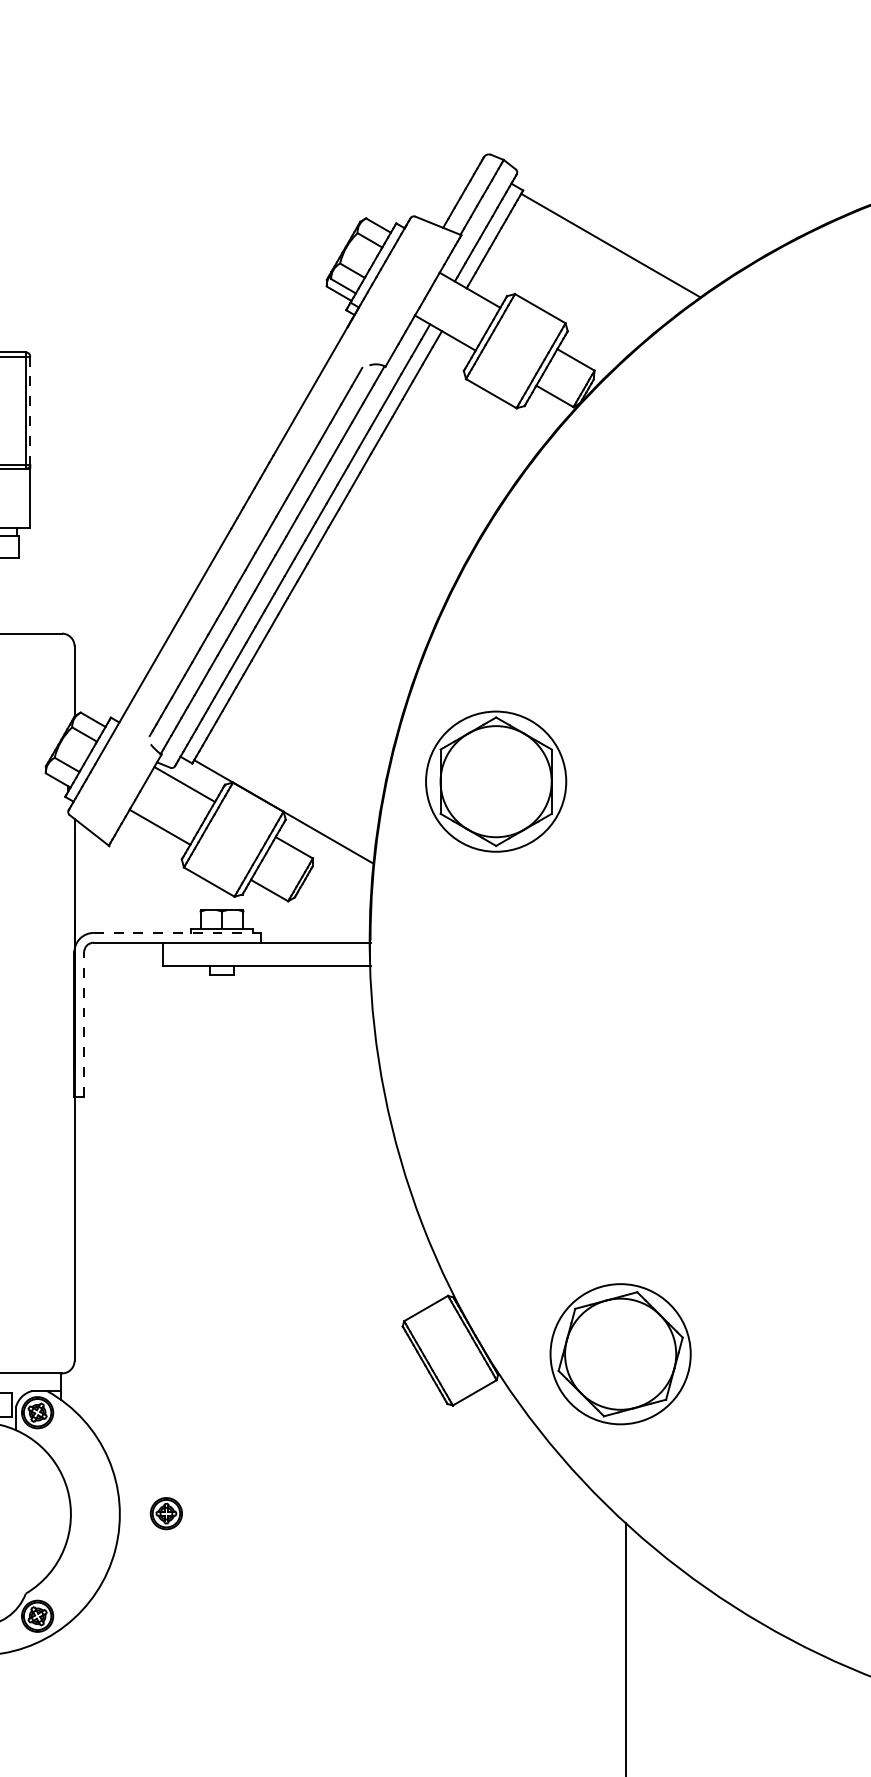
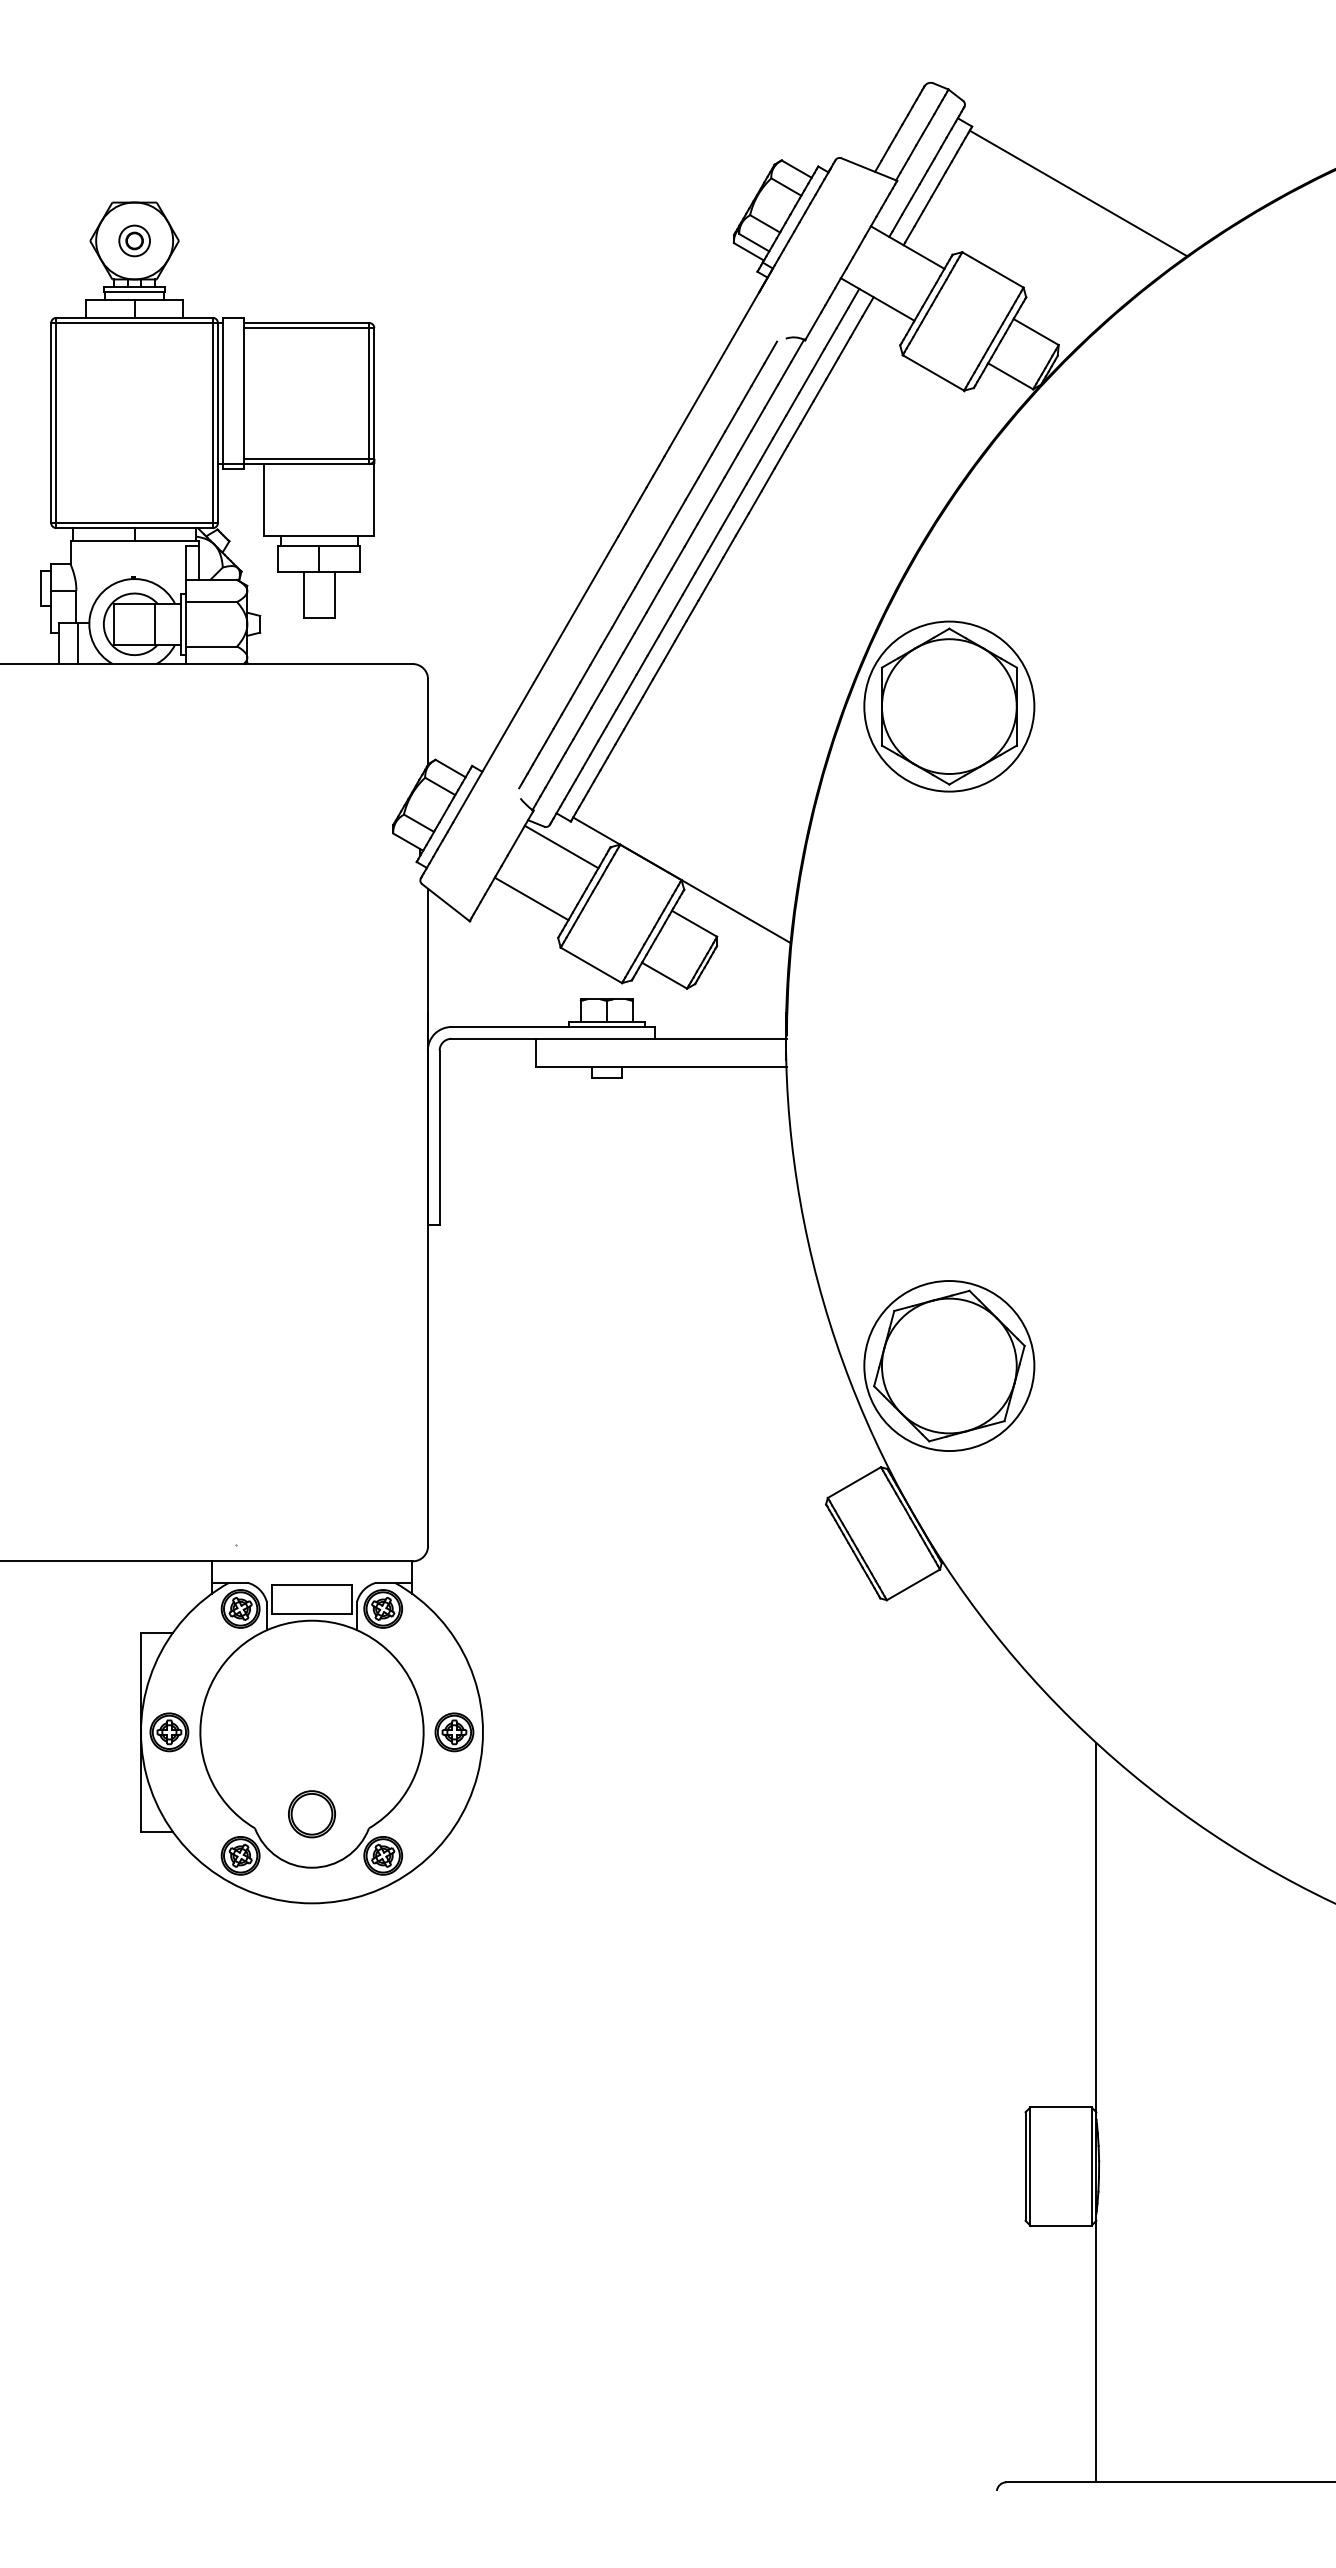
line: (30, 411) -> (374, 394), dashed -> solid
part: (496, 781) -> (949, 706), moved
line: (178, 933) -> (553, 1027), dashed -> solid
line: (84, 1024) -> (439, 1137), dashed -> solid
part: (620, 1353) -> (949, 1365), moved
part: (166, 1513) -> (454, 1732), moved

